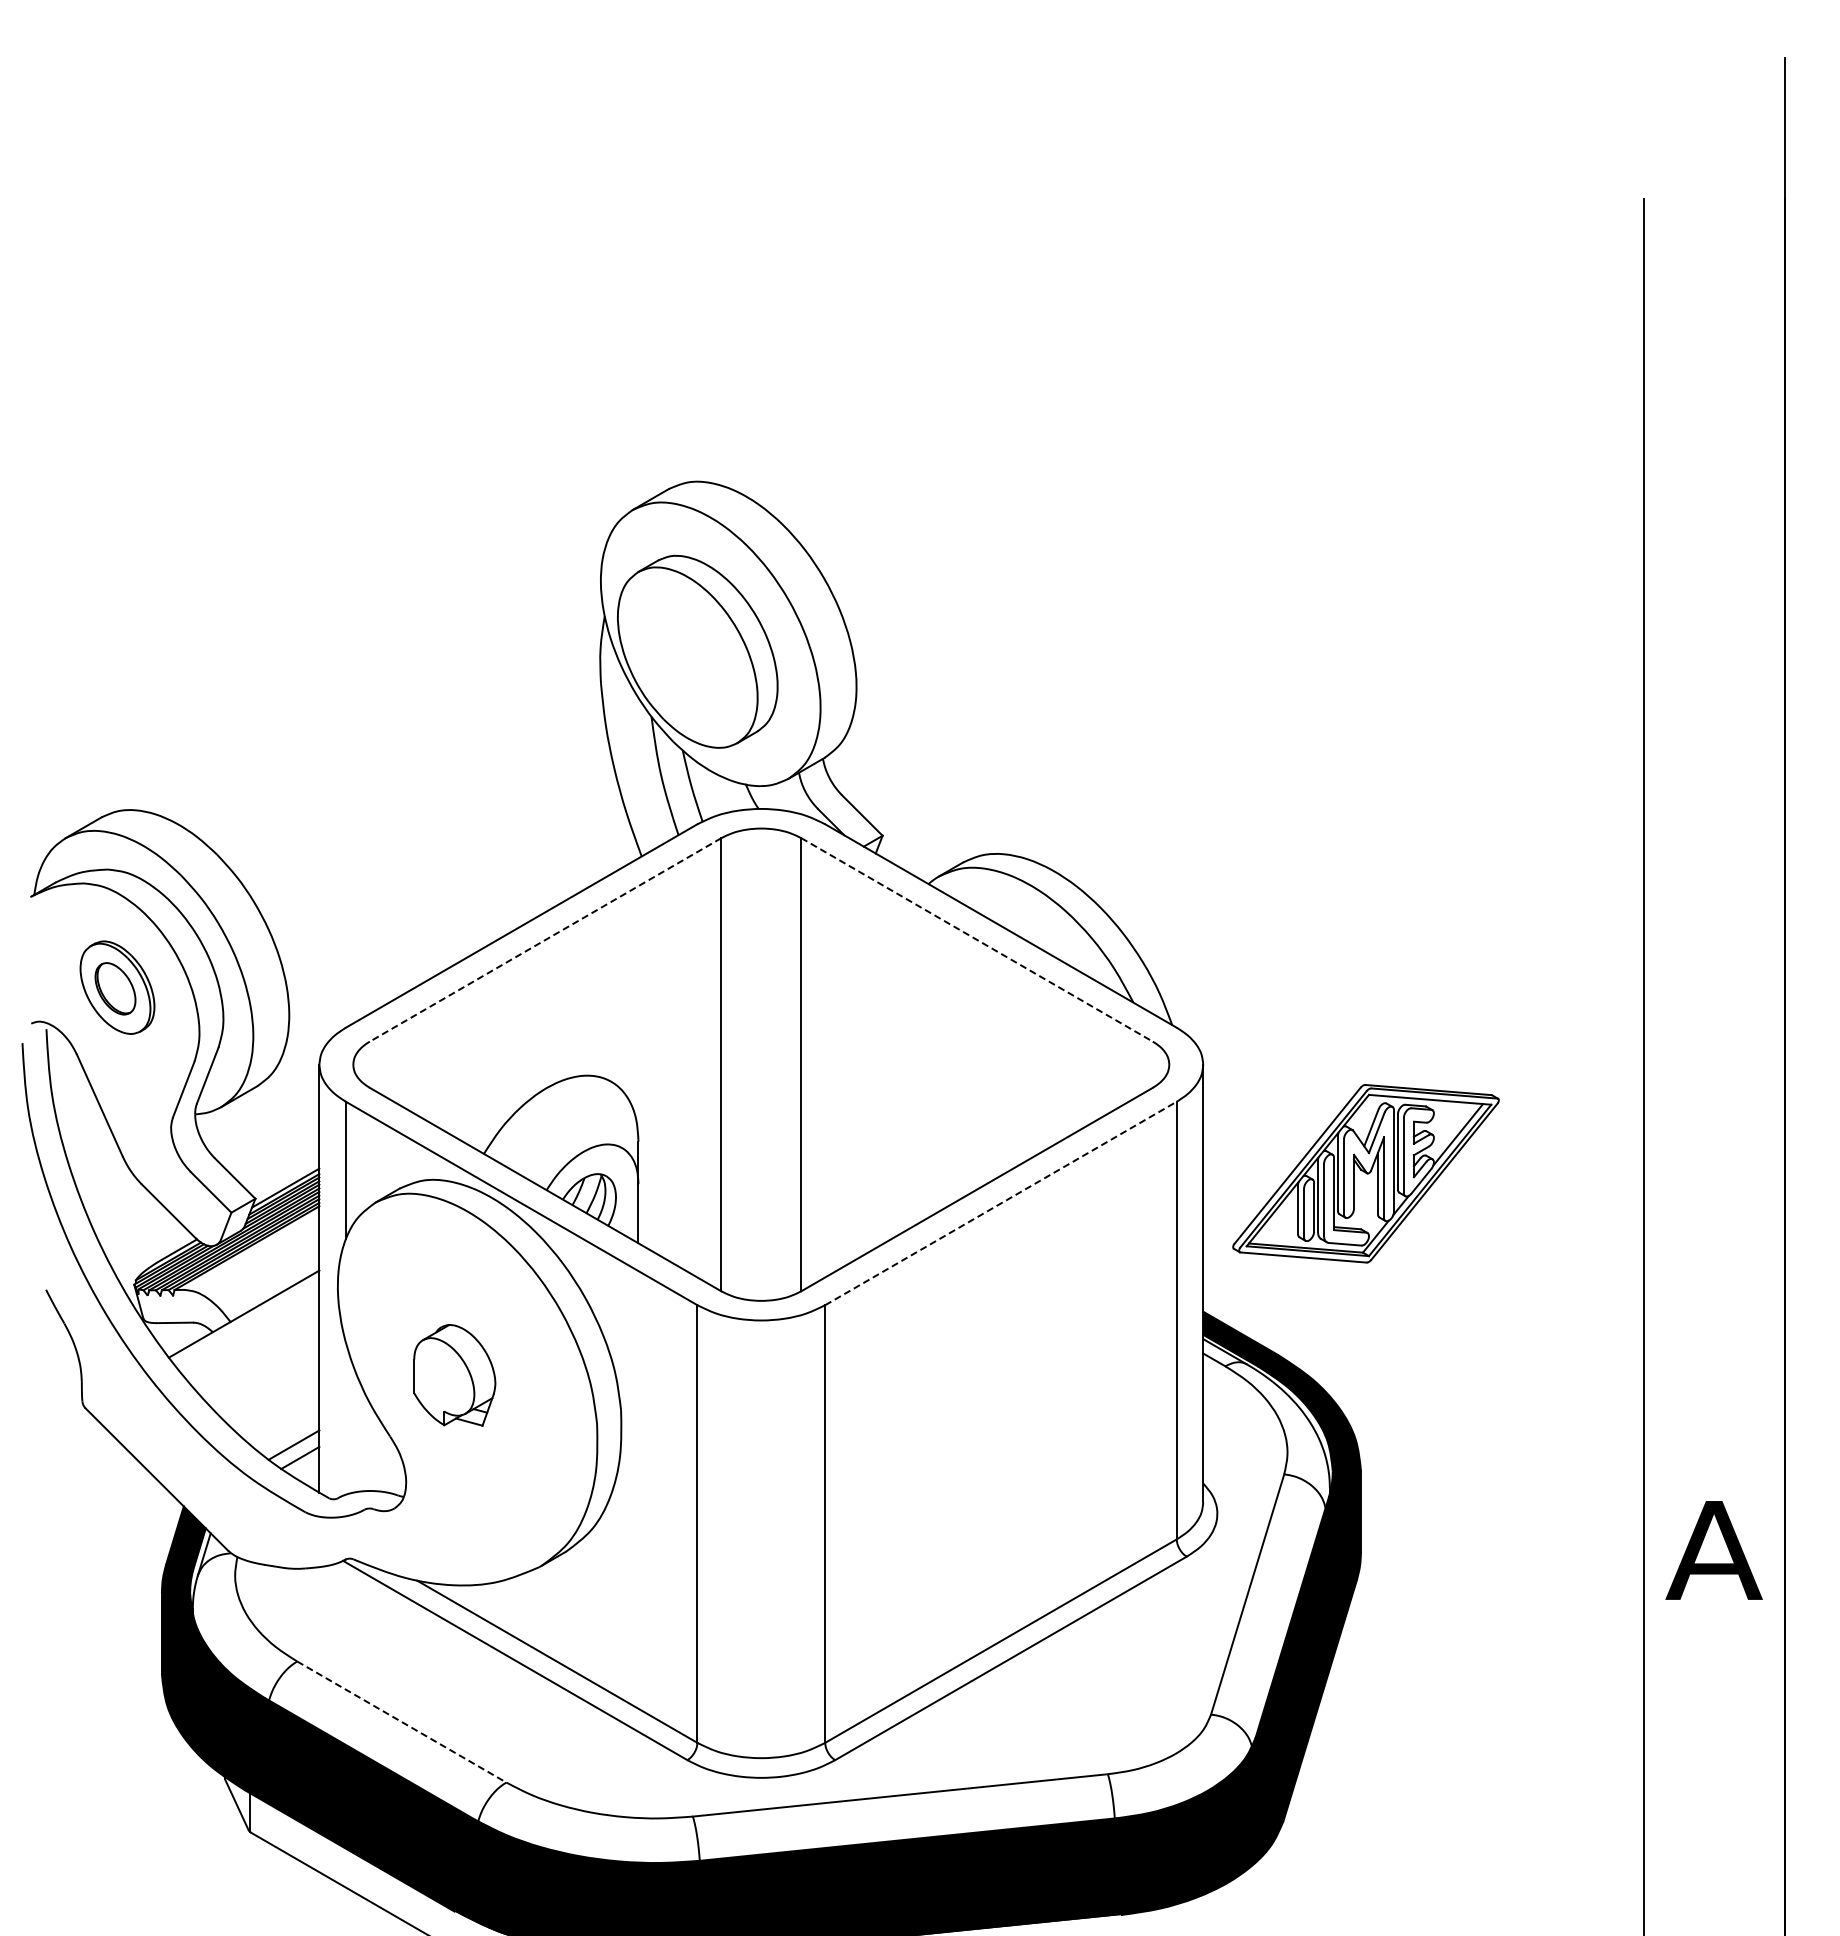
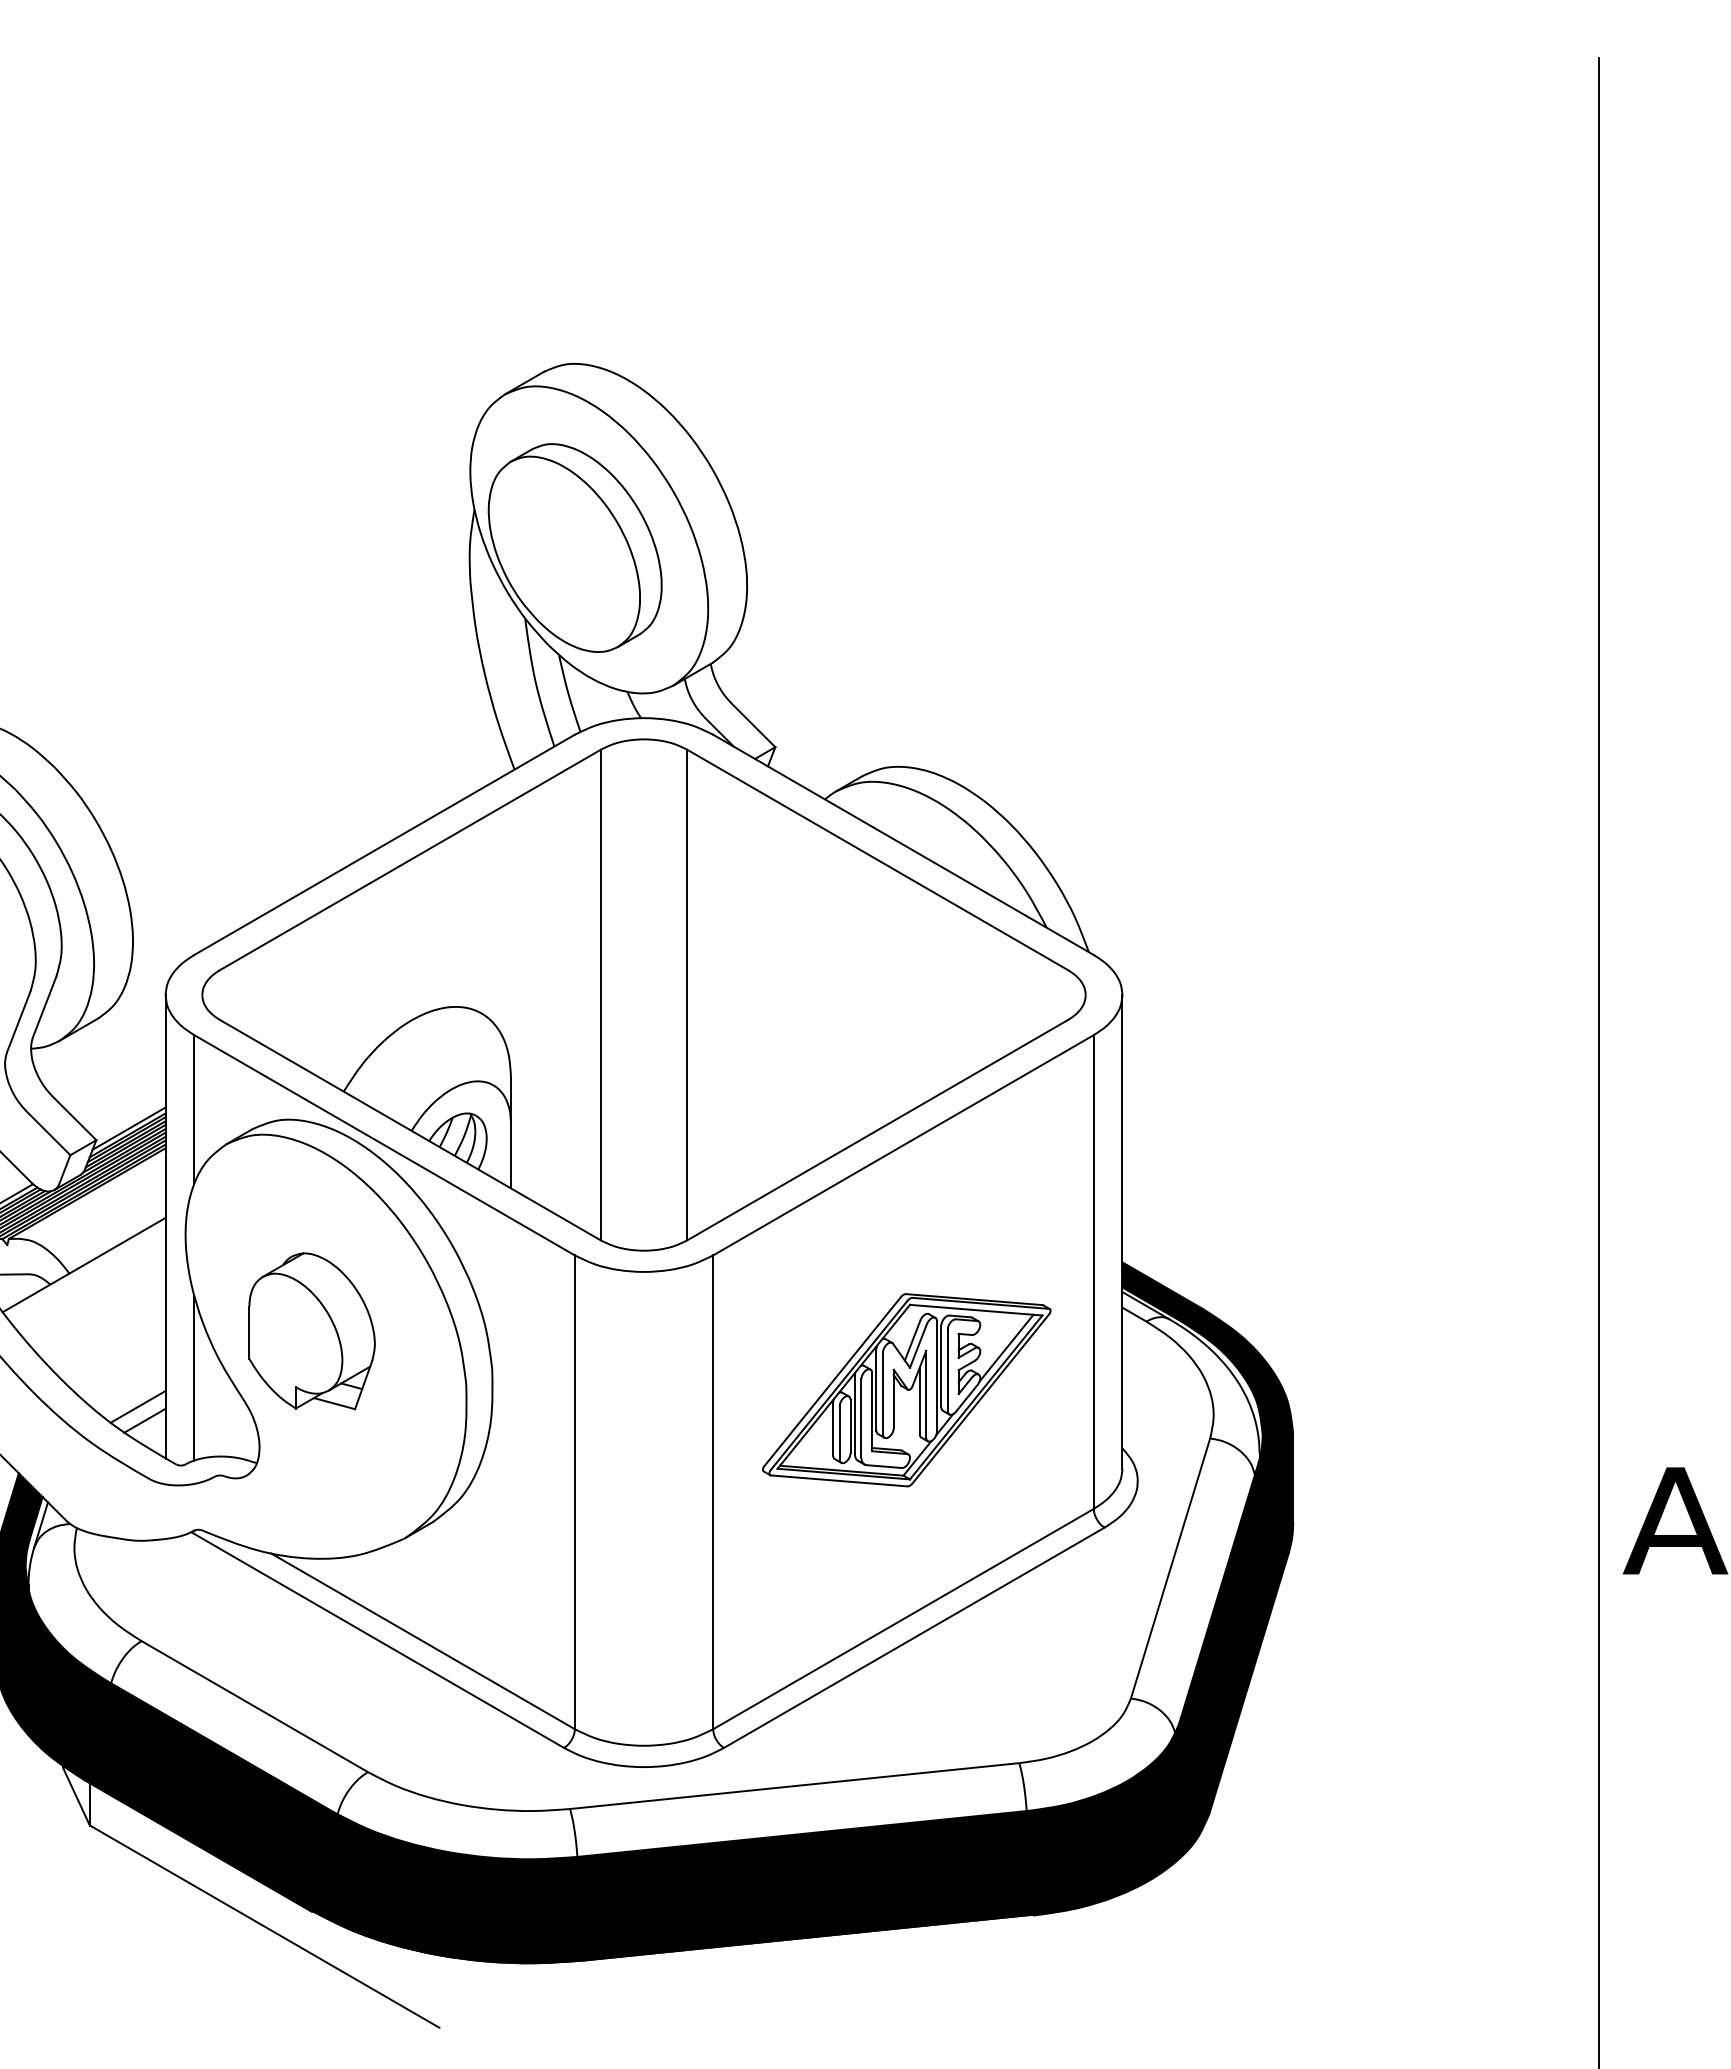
line: (545, 940) -> (410, 860), dashed -> solid
line: (977, 940) -> (878, 860), dashed -> solid
part: (1365, 1173) -> (906, 1389), moved
line: (1001, 1203) -> (904, 1145), dashed -> solid
part: (454, 1375) -> (311, 1331), size x1.43
line: (345, 1418) -> (193, 1378), added
line: (401, 1722) -> (254, 1707), dashed -> solid

